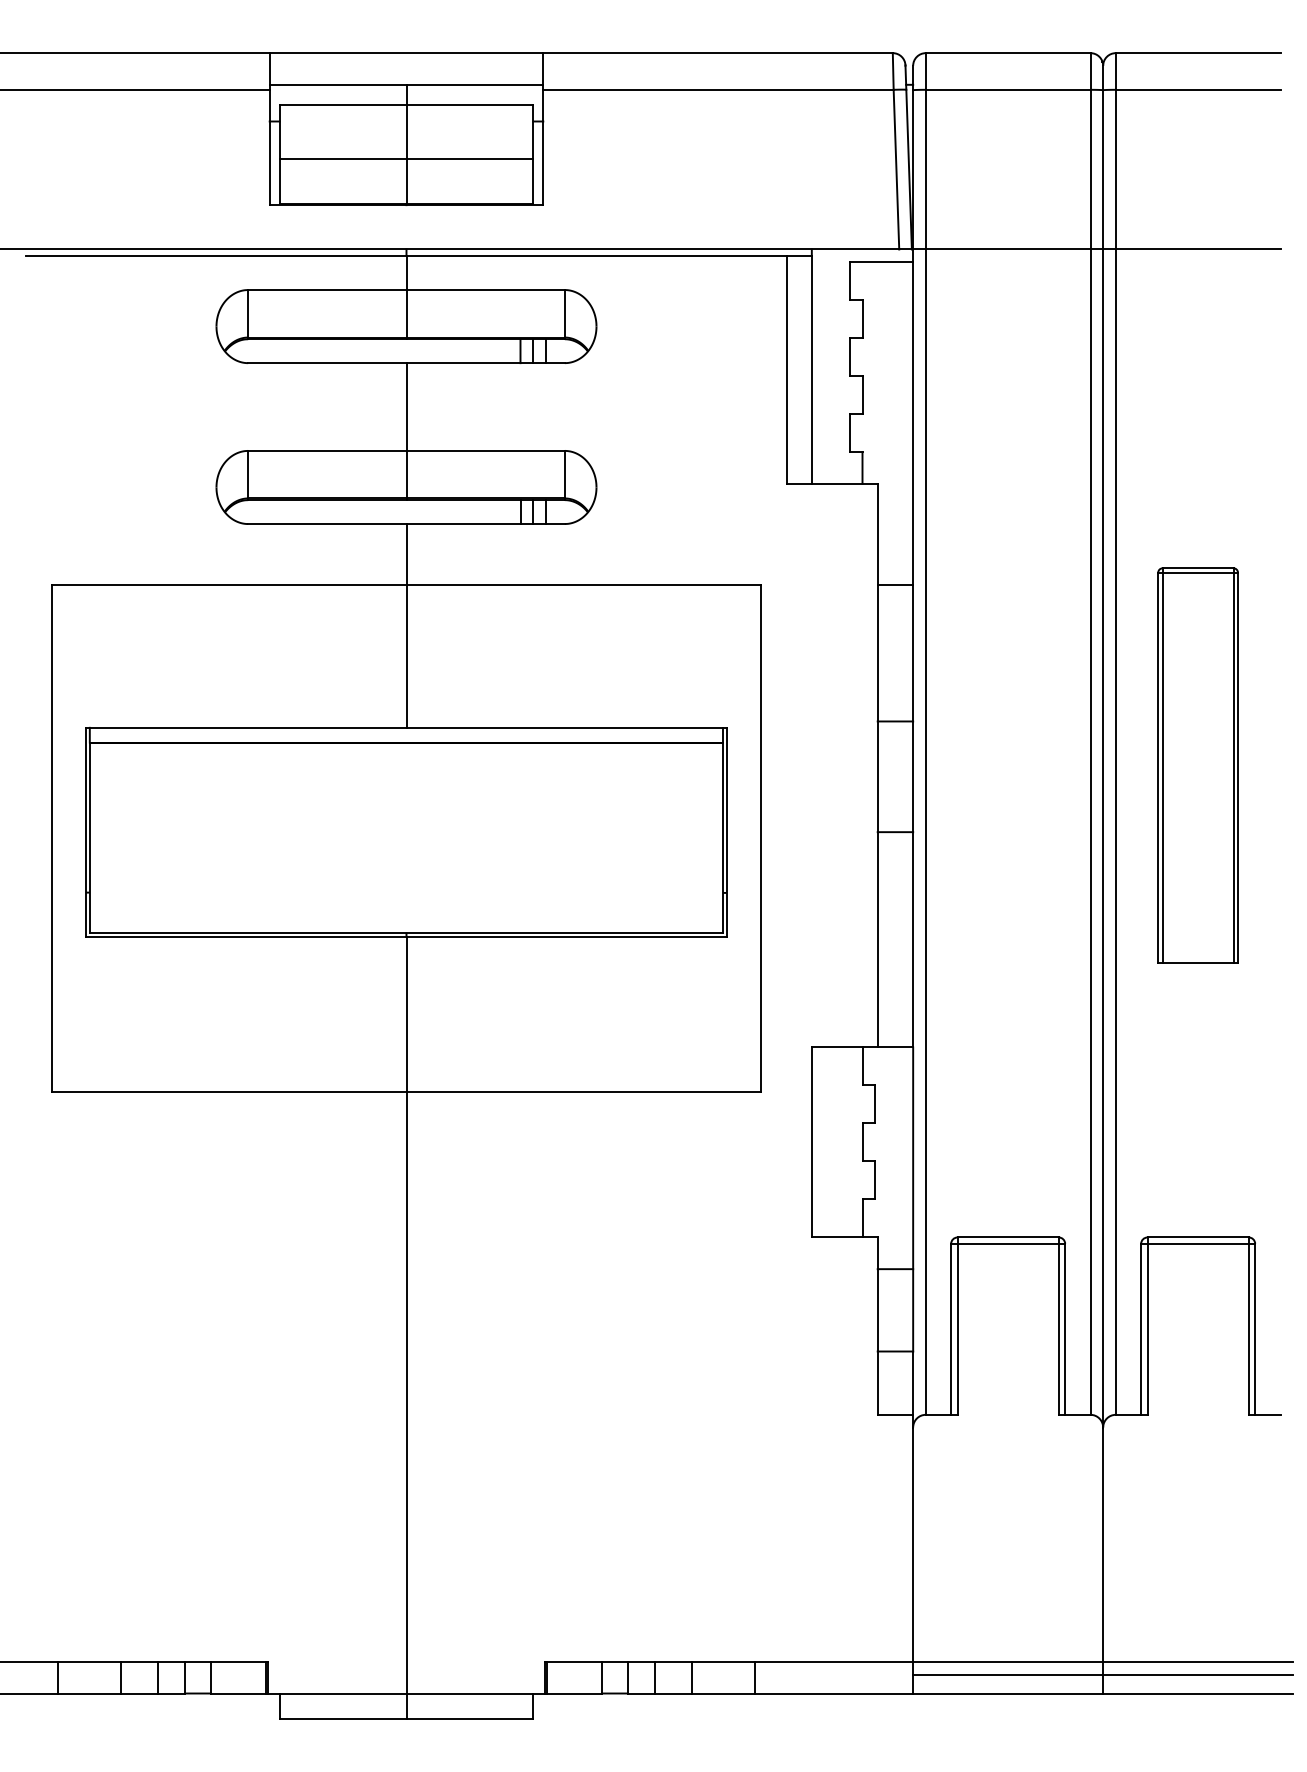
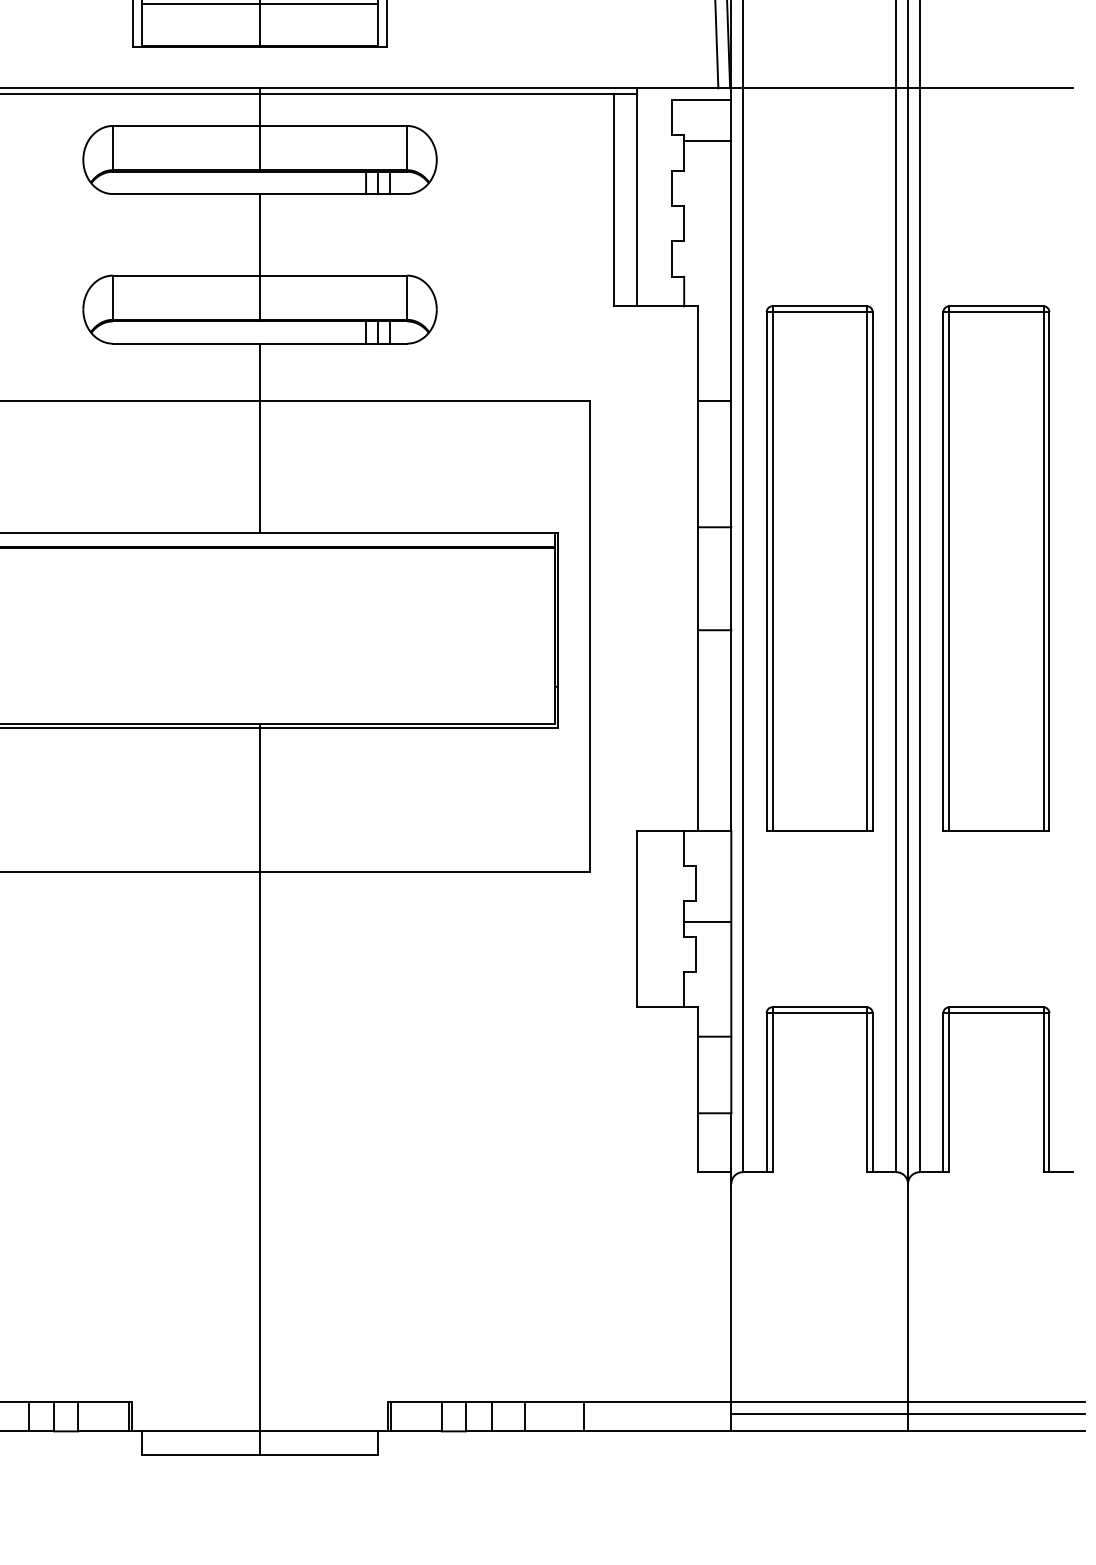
line: (887, 306) -> (707, 141), added
part: (1007, 765) -> (819, 568), added
part: (1197, 765) -> (995, 568), size x1.43
line: (887, 1145) -> (707, 921), added

